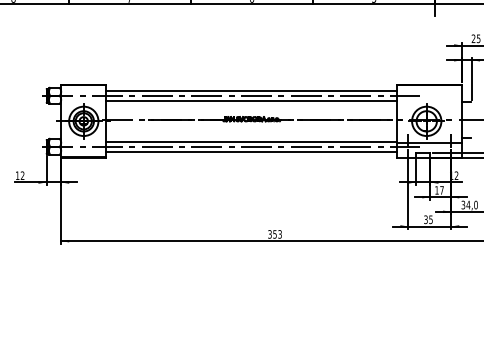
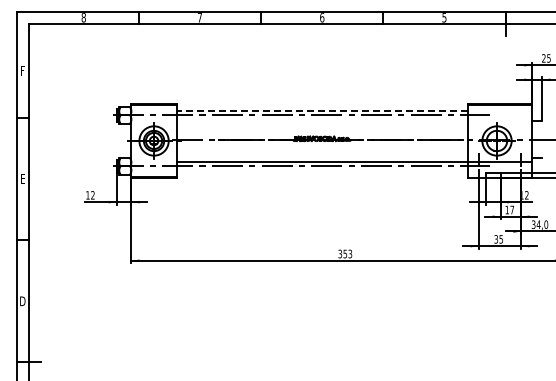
line: (251, 90) -> (321, 110), solid -> dashed
line: (251, 100) -> (321, 120), removed
line: (251, 151) -> (321, 171), removed

